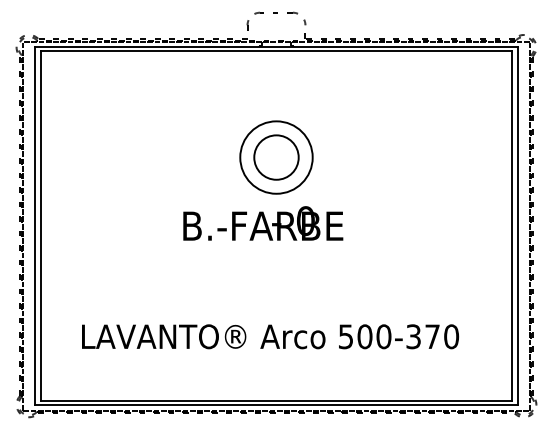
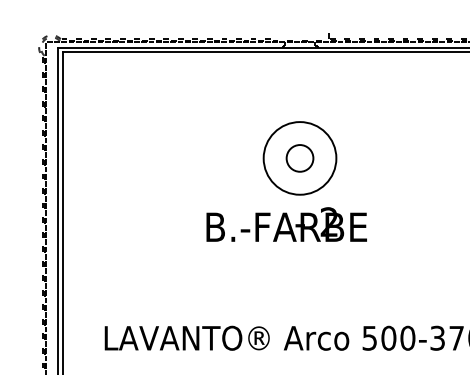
part: (276, 13) -> (300, 13), removed
circle: (276, 157) -> (300, 158), size x0.6
text: (305, 221) -> (329, 222), 0 -> 2

